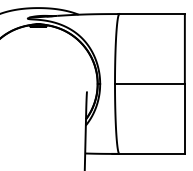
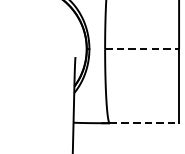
line: (149, 83) -> (141, 48), solid -> dashed
line: (152, 153) -> (144, 122), solid -> dashed

